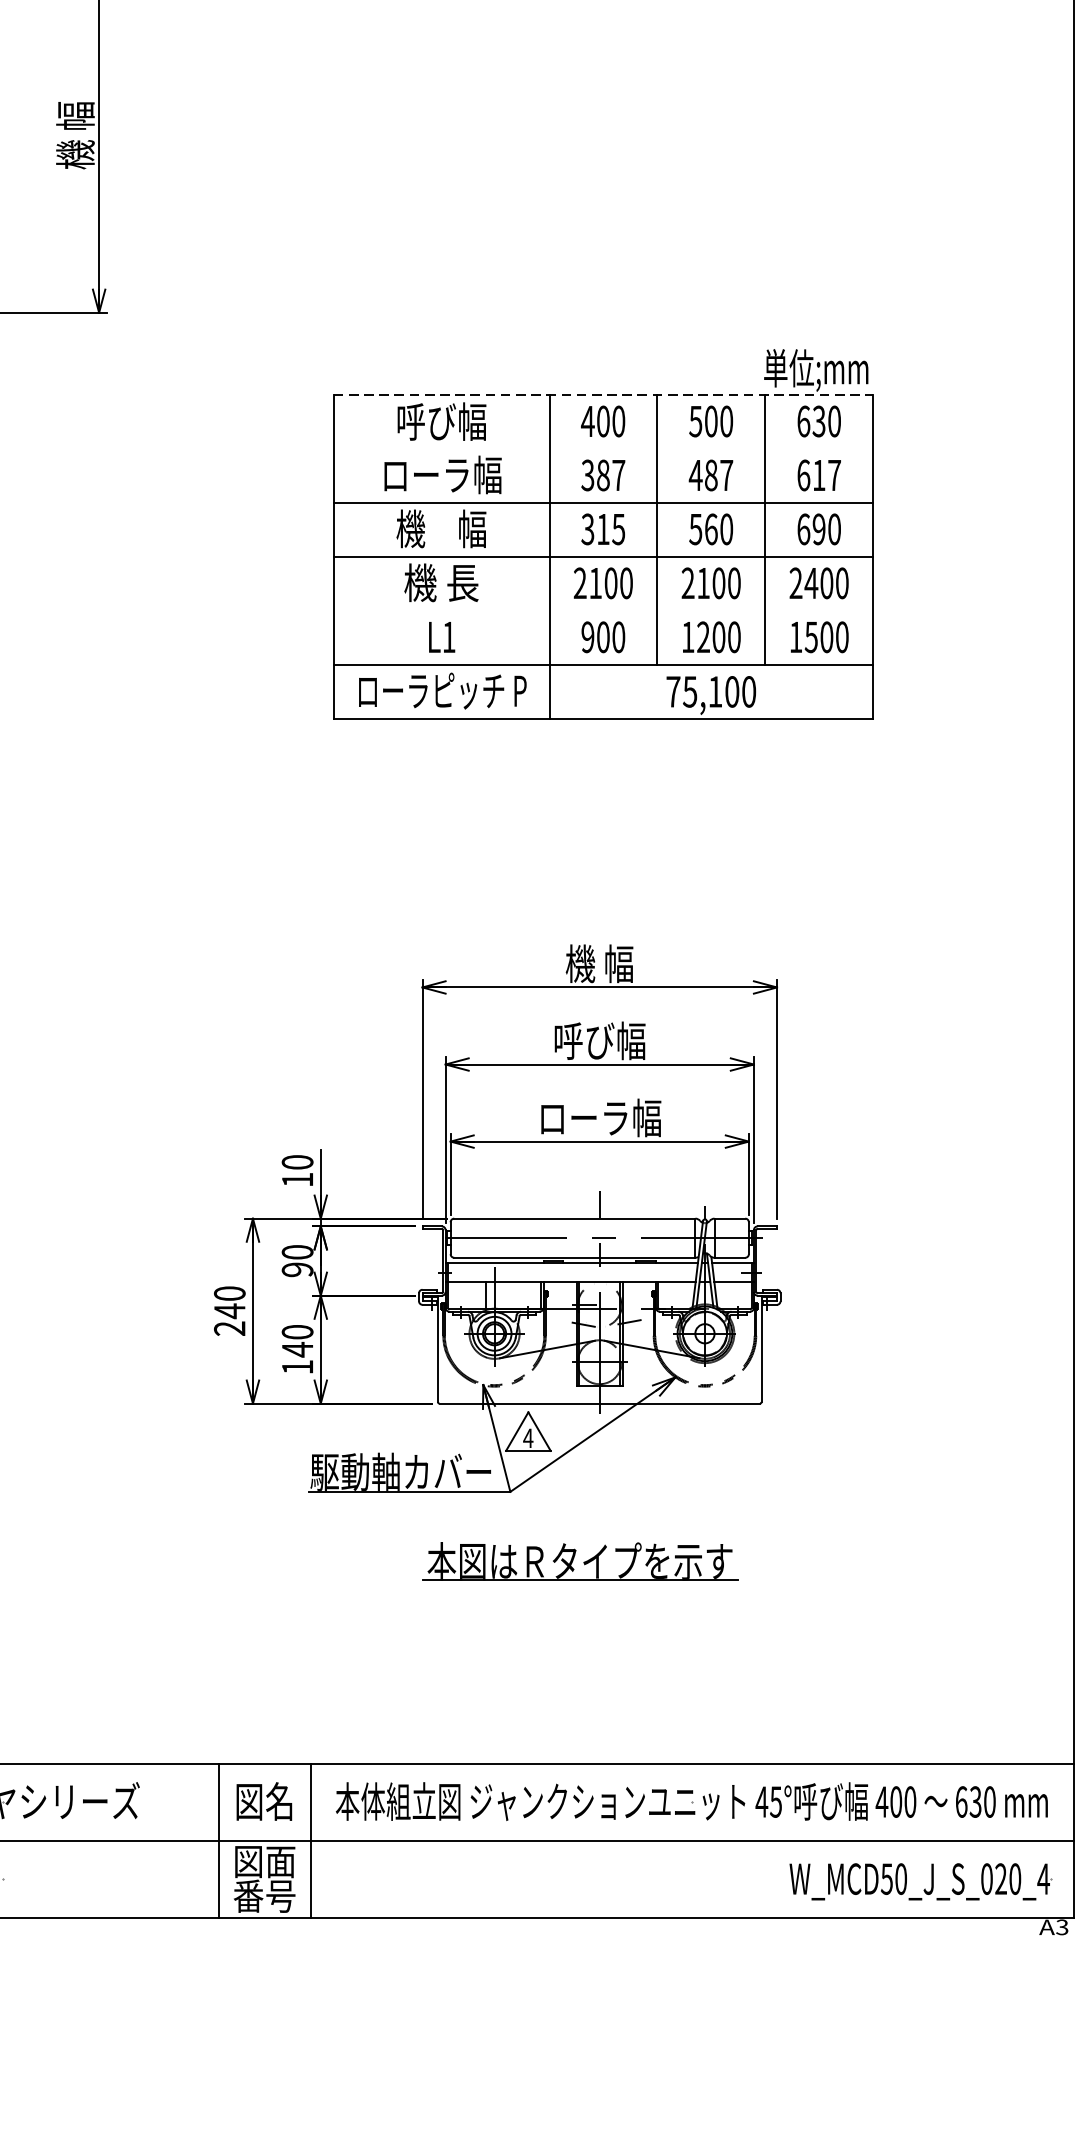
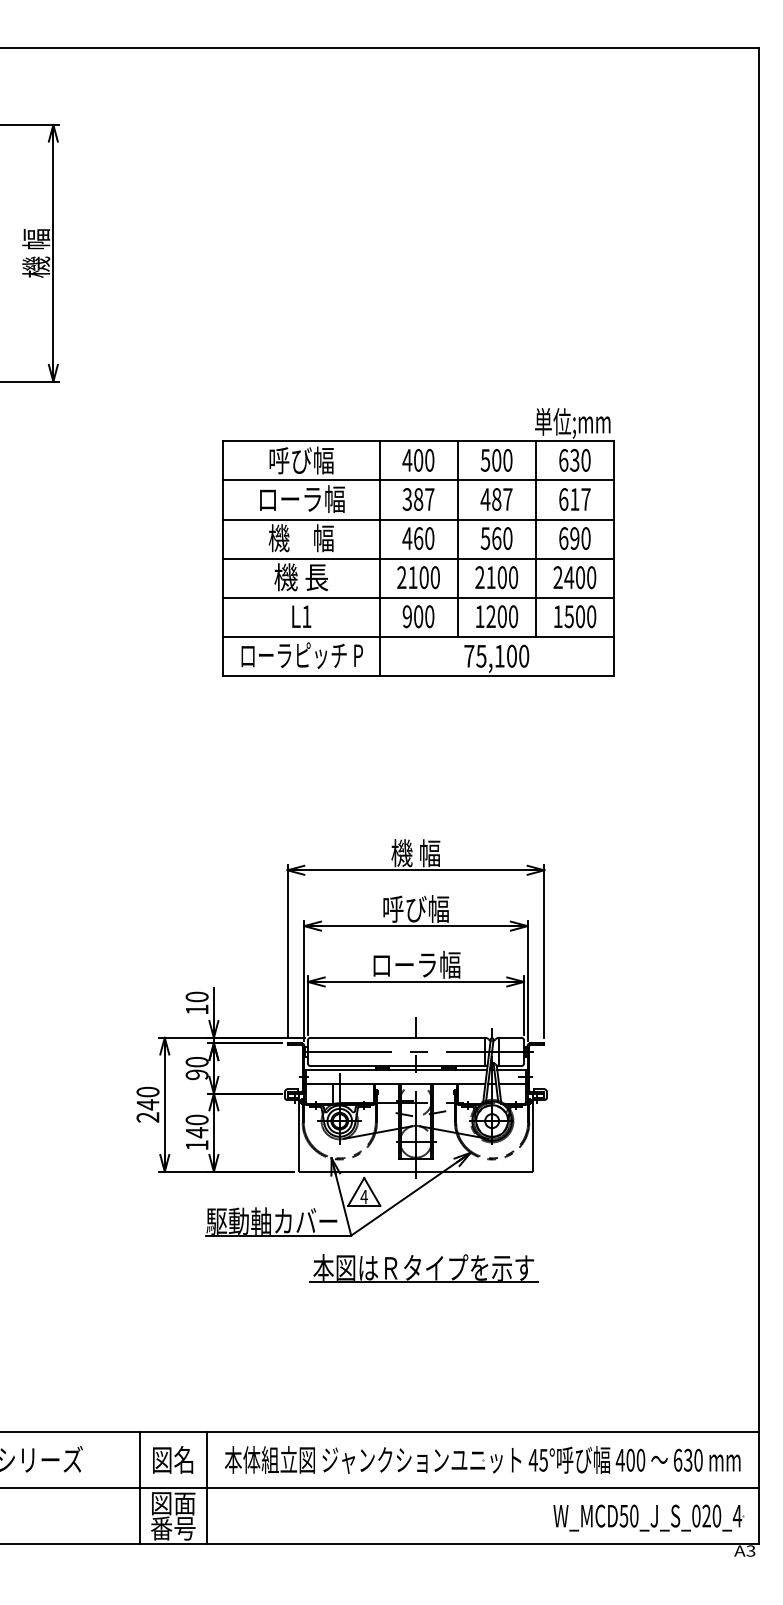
line: (604, 395) -> (419, 441), dashed -> solid
line: (603, 449) -> (418, 480), added
text: (603, 529) -> (418, 538), 315 -> 460
line: (603, 610) -> (418, 597), added
part: (579, 1562) -> (423, 1268), moved

